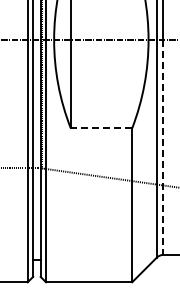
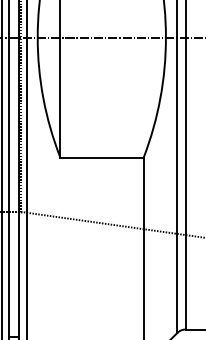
line: (101, 128) -> (102, 157), dashed -> solid
line: (163, 147) -> (186, 183), dashed -> solid

